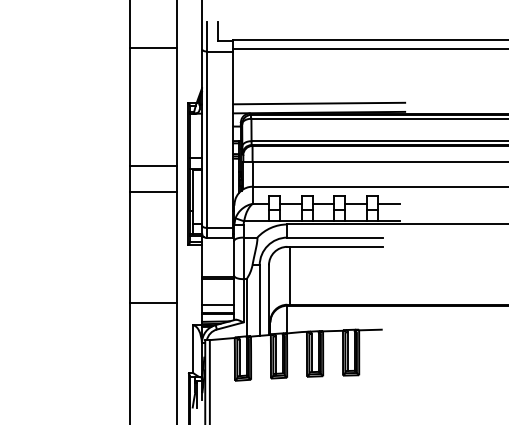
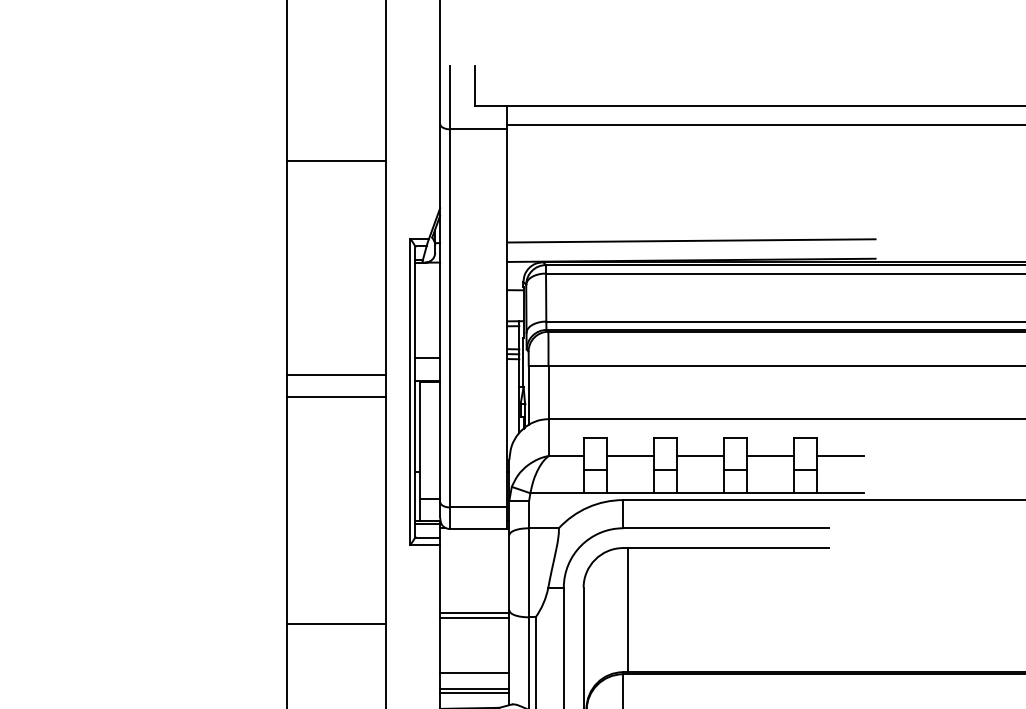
line: (153, 48) -> (336, 161), moved
line: (153, 191) -> (336, 397), moved
line: (153, 303) -> (336, 624), moved

